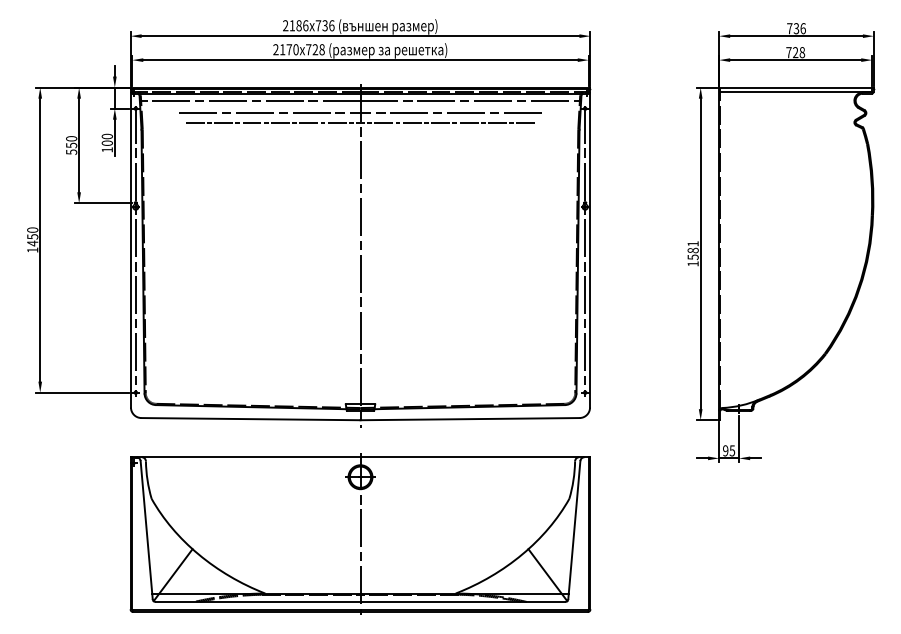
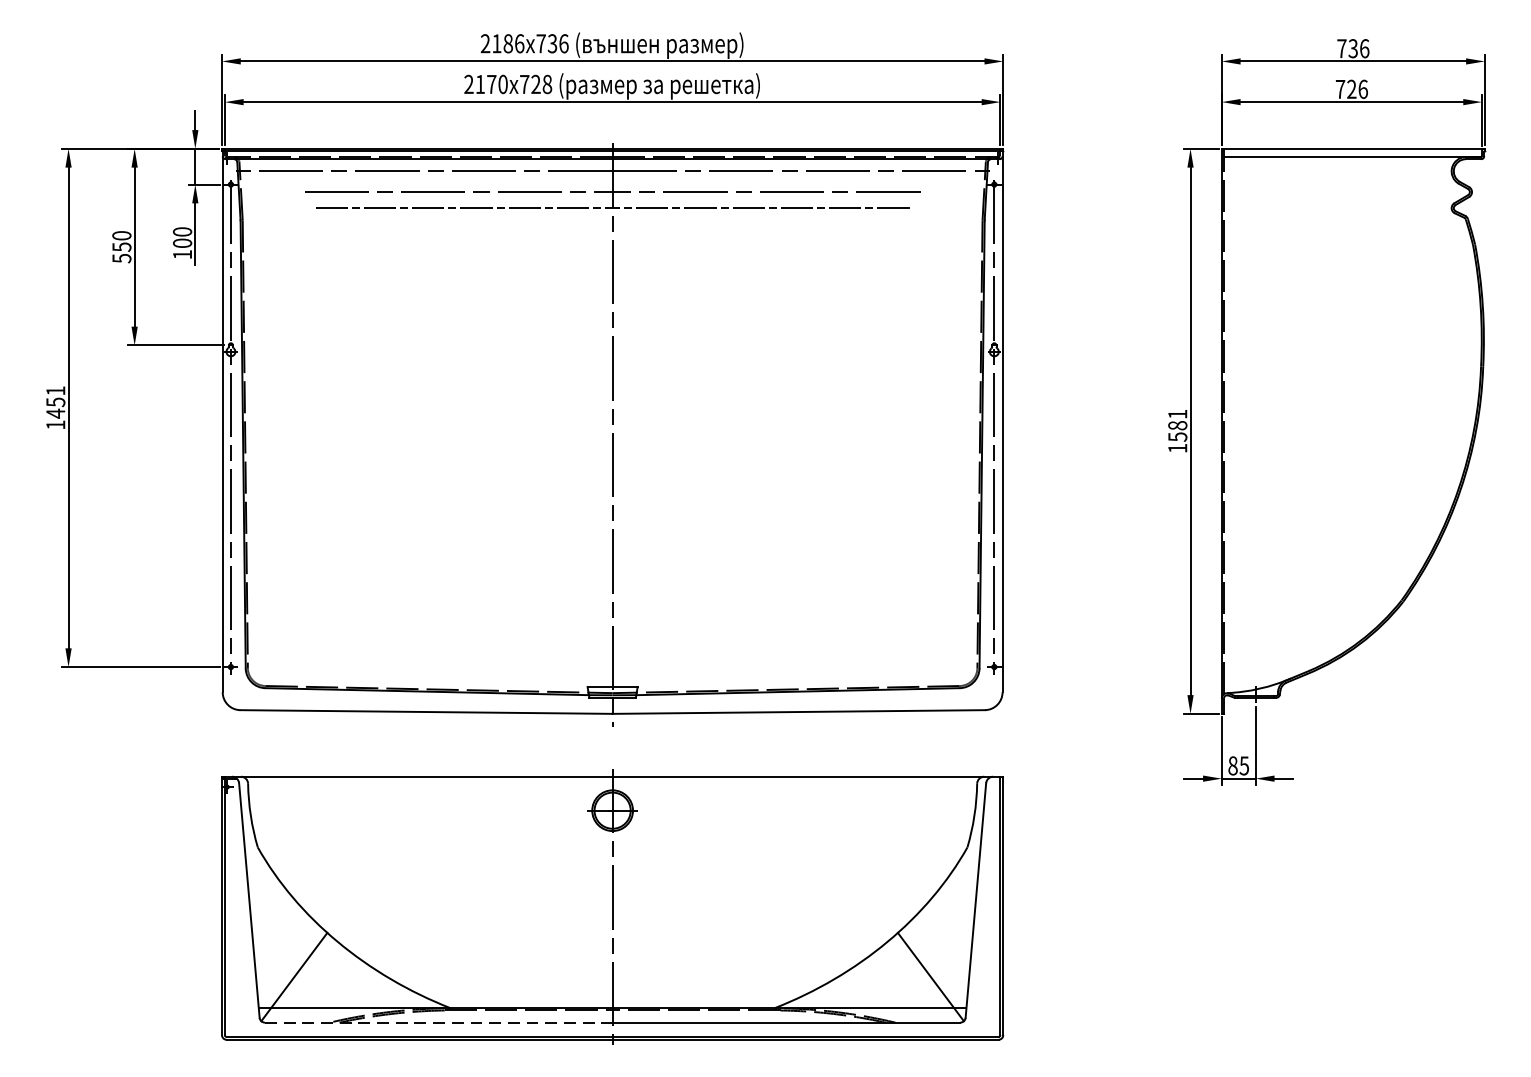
text: (802, 52) -> (1363, 89), 728 -> 726
text: (32, 229) -> (55, 389), 1450 -> 1451
text: (725, 450) -> (1232, 765), 95 -> 85
line: (258, 601) -> (439, 1021), solid -> dashed

